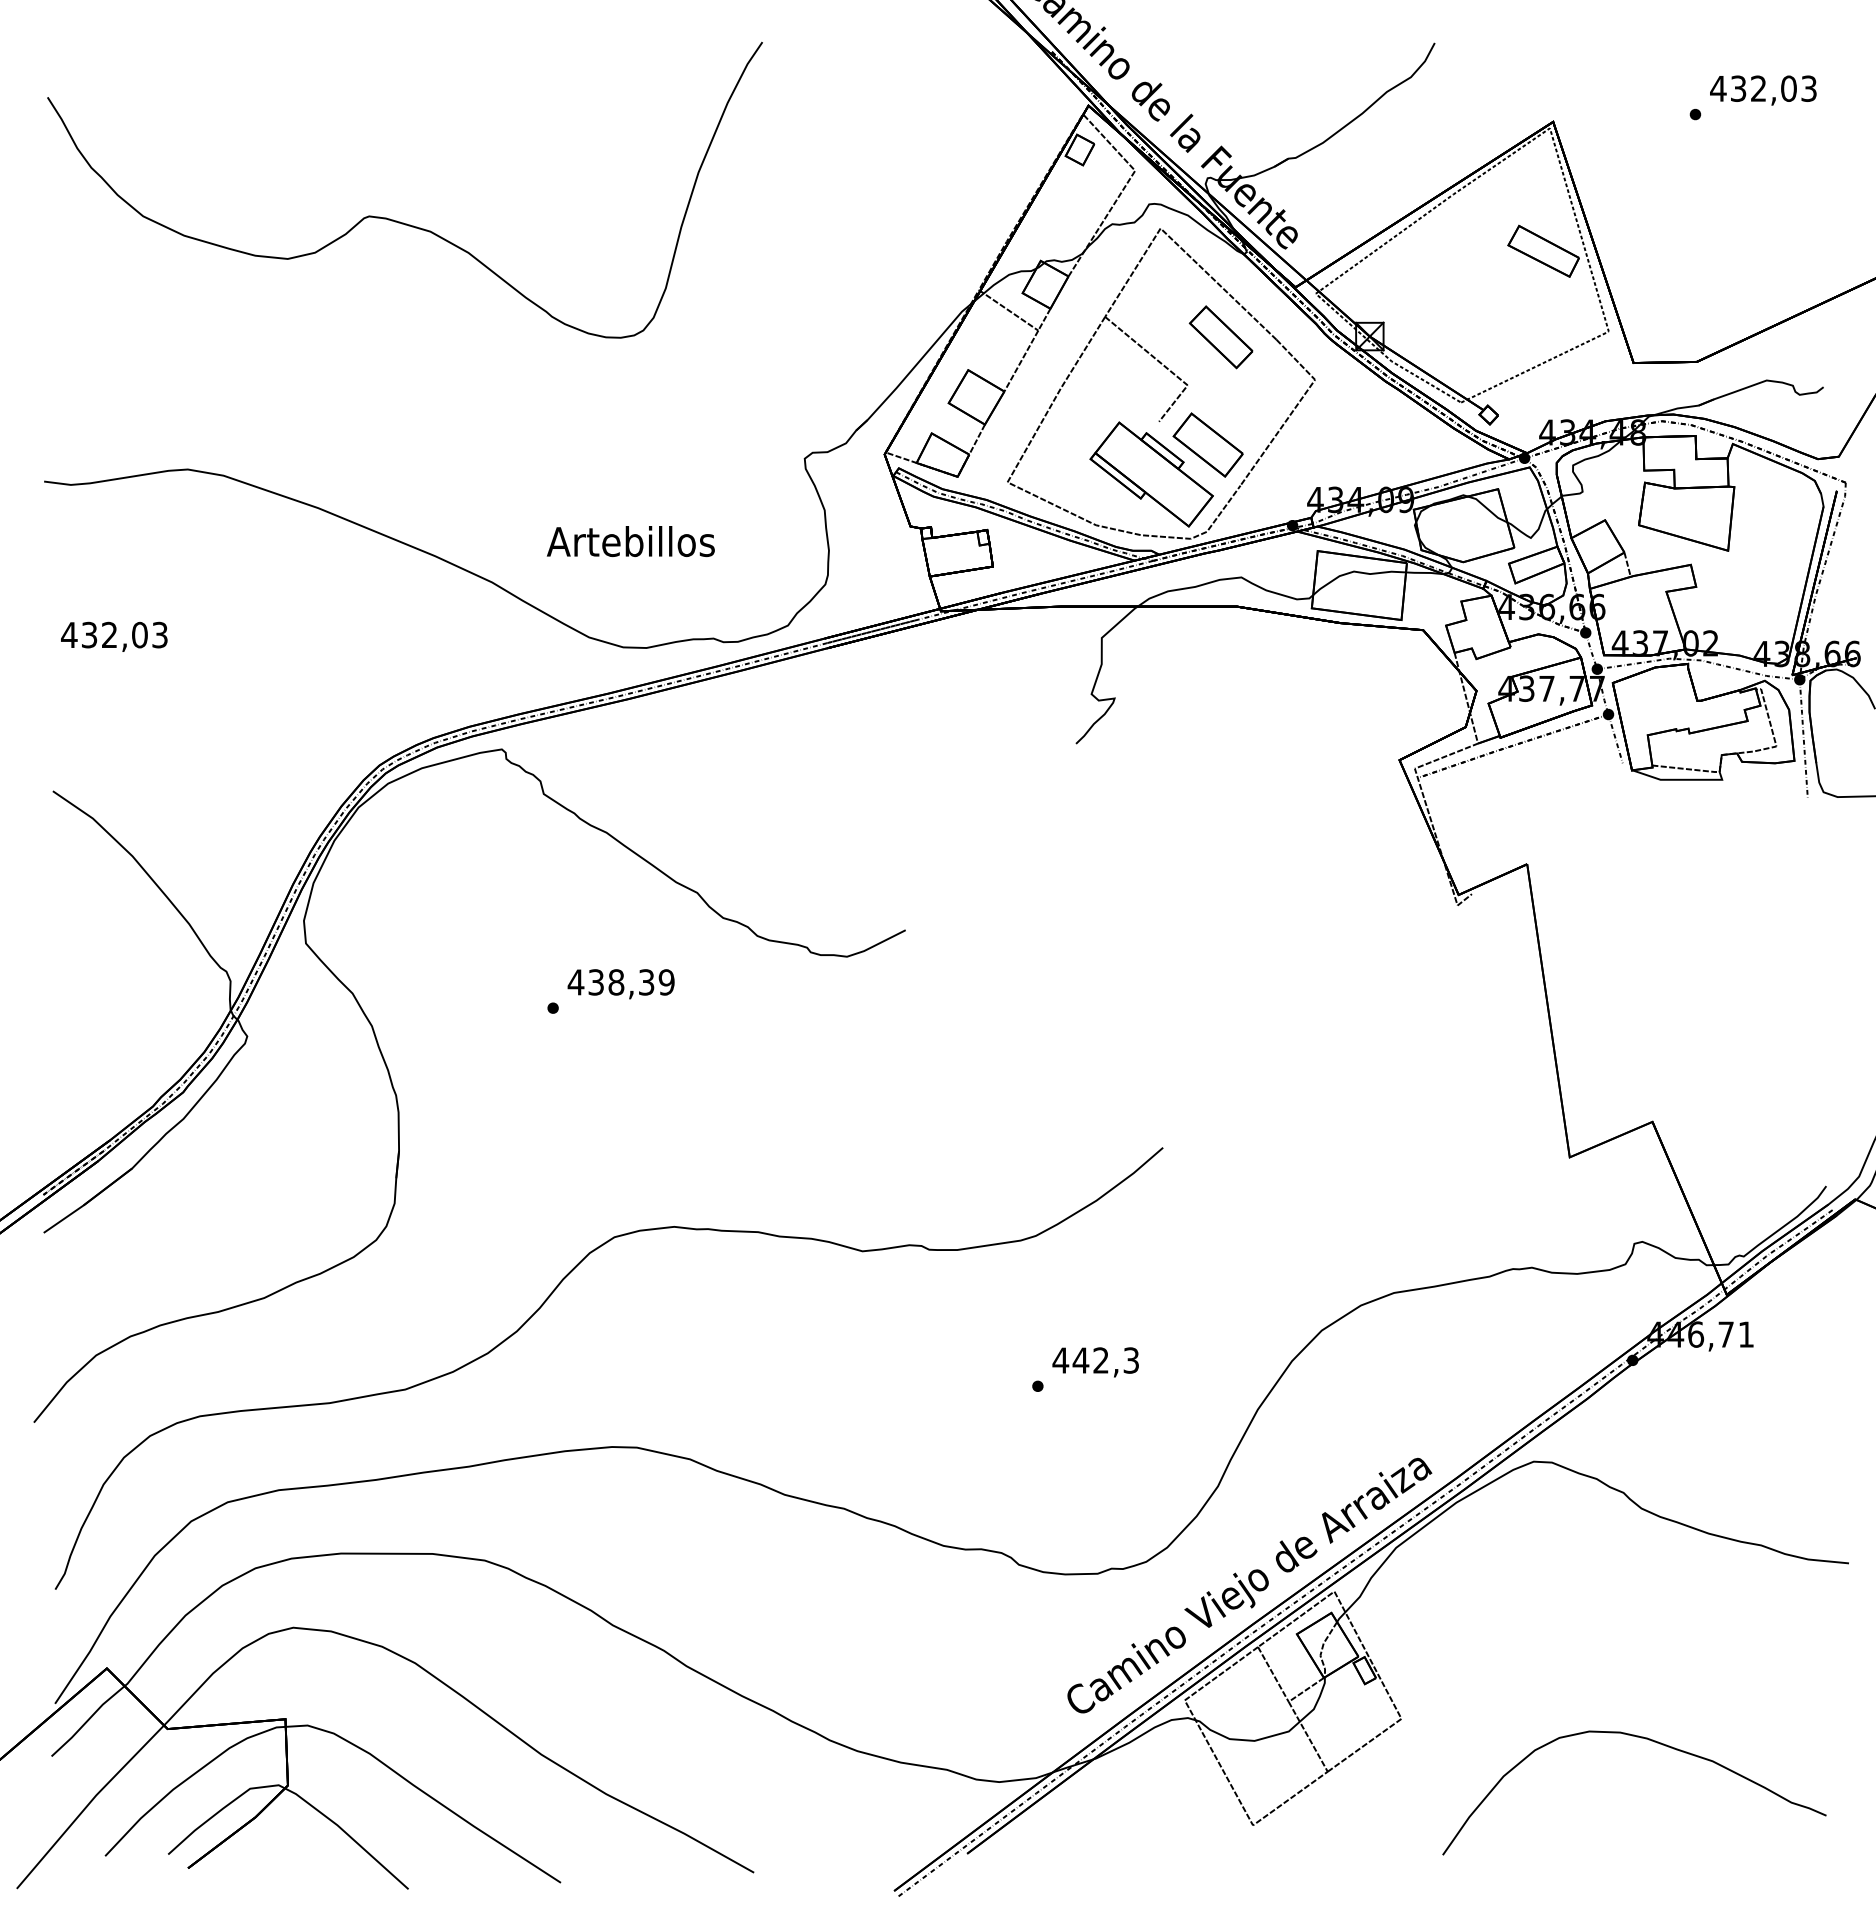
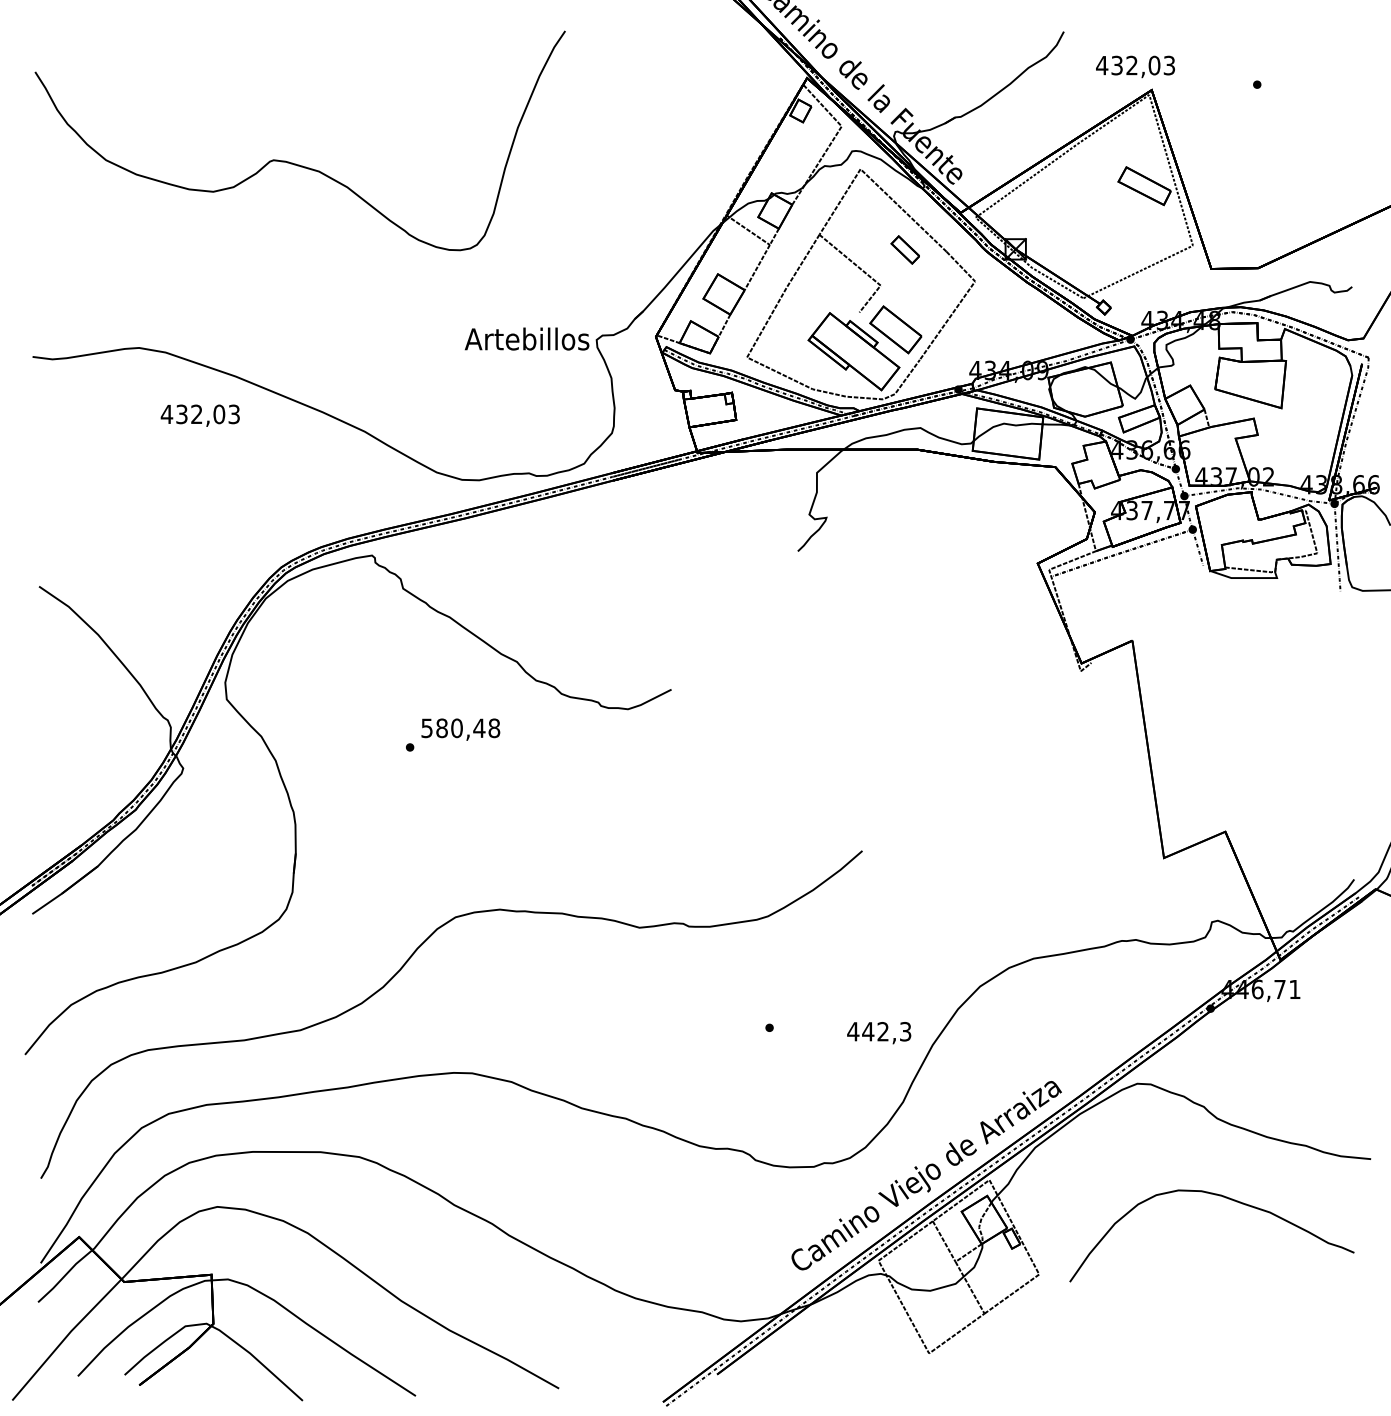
text: (1763, 90) -> (1135, 66), moved
part: (1220, 337) -> (905, 250), size x0.6
text: (630, 541) -> (526, 339), moved
text: (114, 636) -> (200, 415), moved
text: (620, 982) -> (460, 728), 438,39 -> 580,48
text: (1095, 1362) -> (879, 1033), moved
curve: (1651, 1741) -> (1224, 1197), moved

